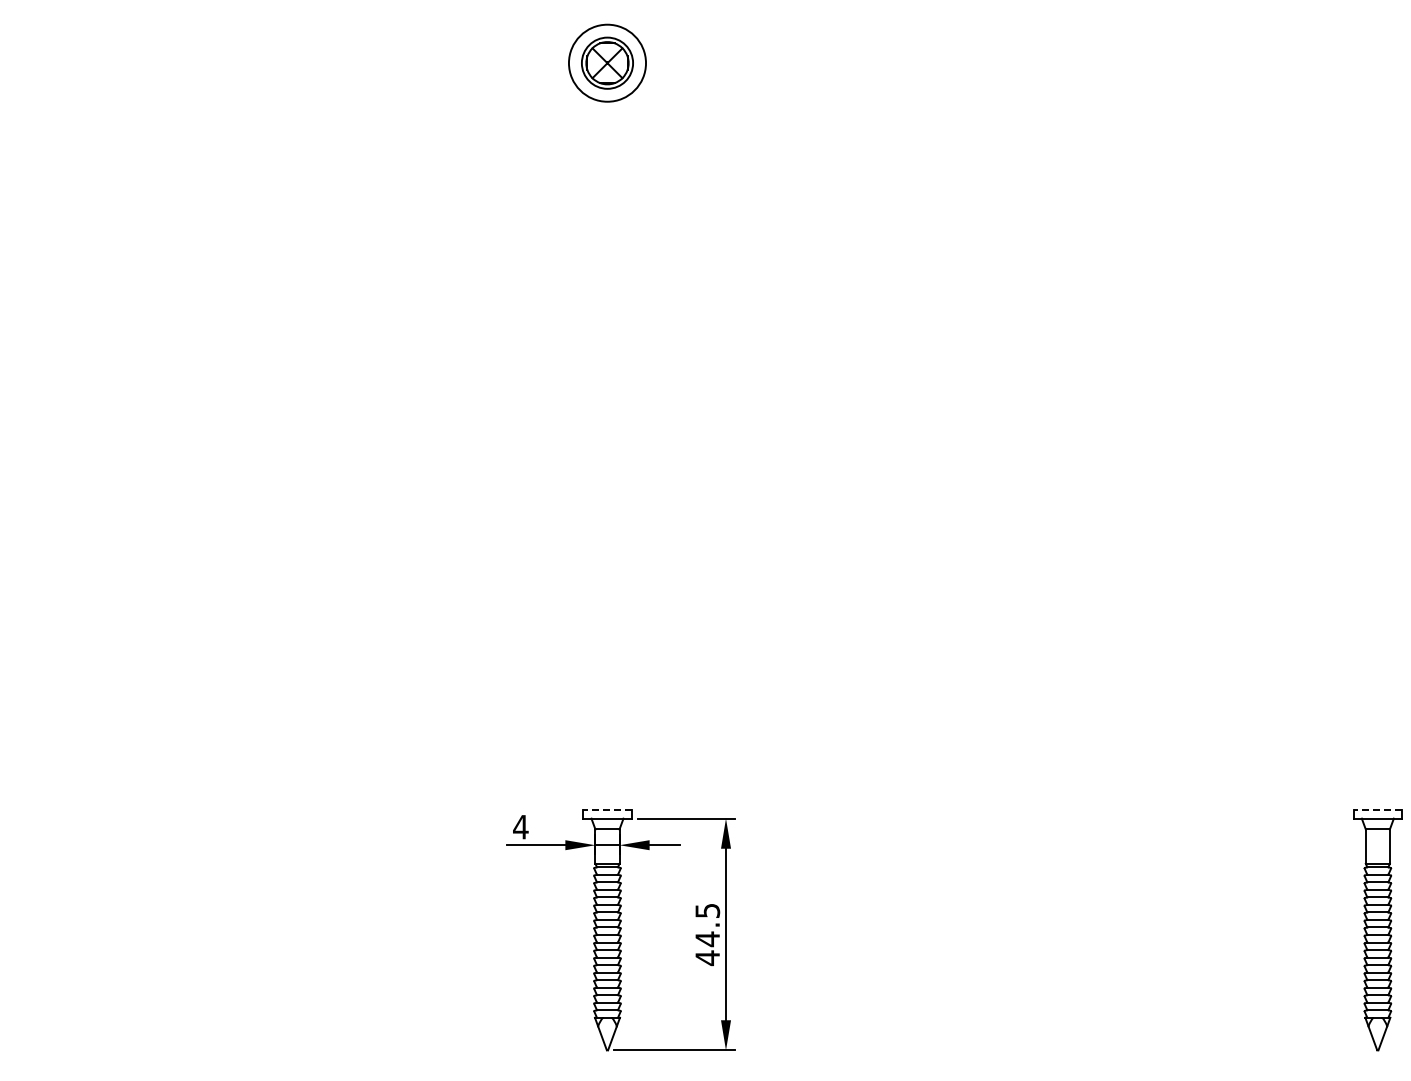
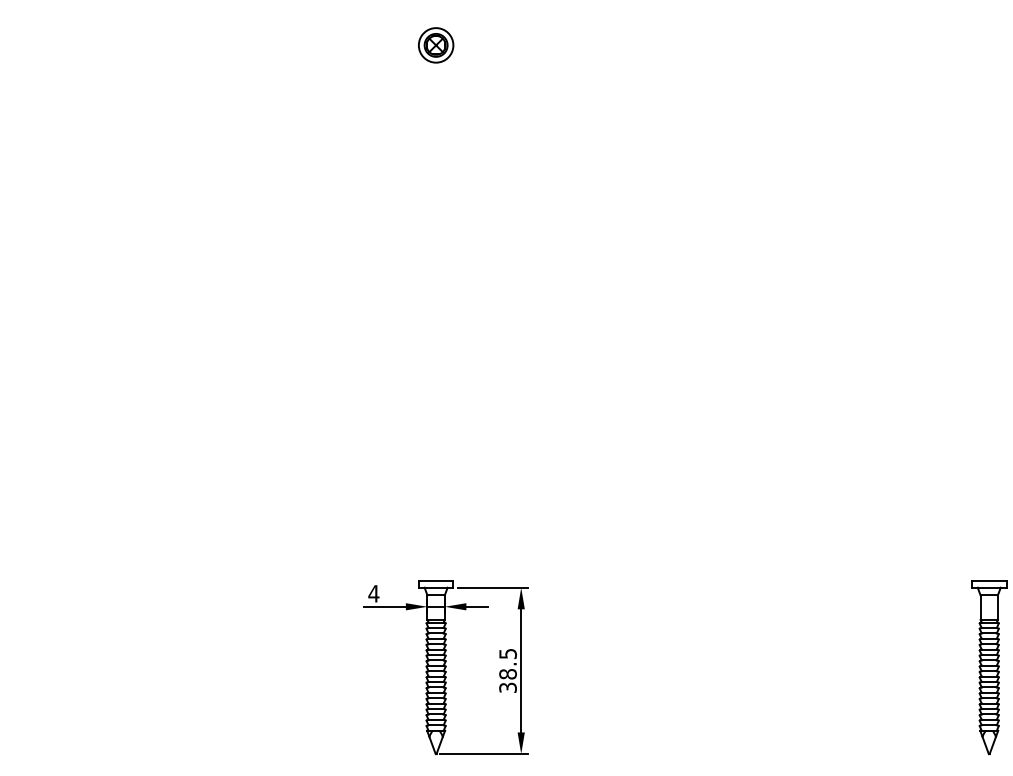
part: (607, 63) -> (436, 45), size x0.62
line: (607, 809) -> (436, 581), dashed -> solid
line: (1377, 809) -> (988, 581), dashed -> solid
text: (707, 948) -> (507, 680), 44.5 -> 38.5

